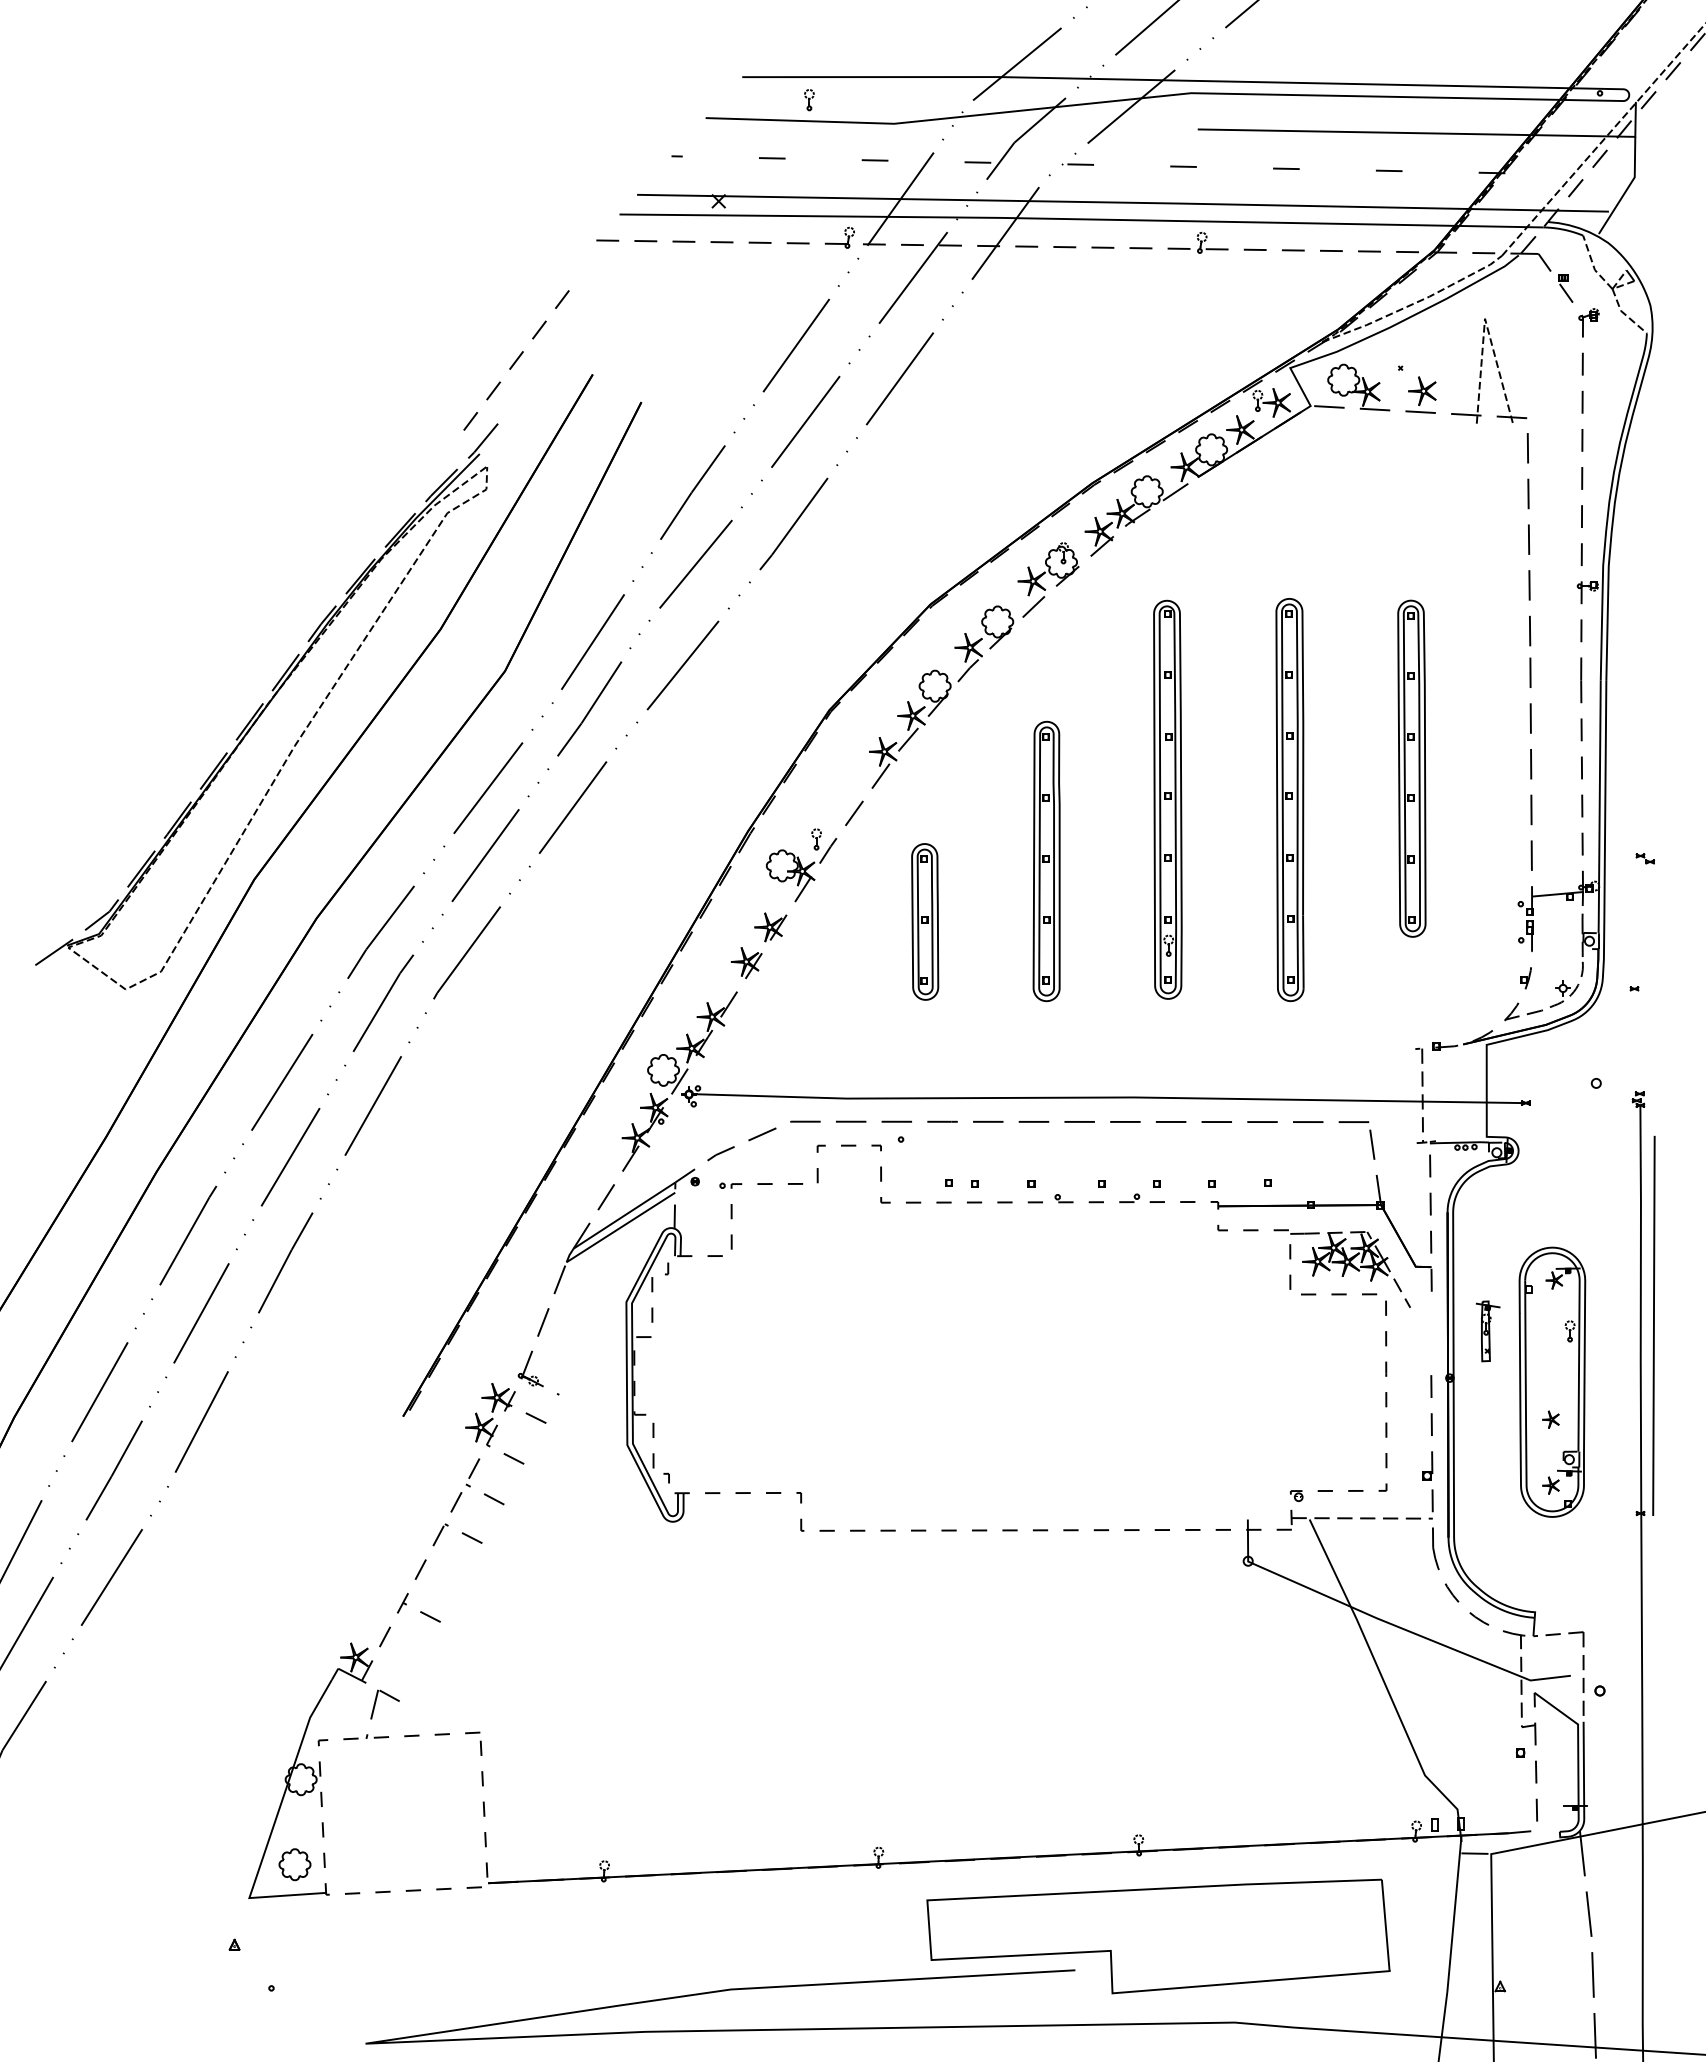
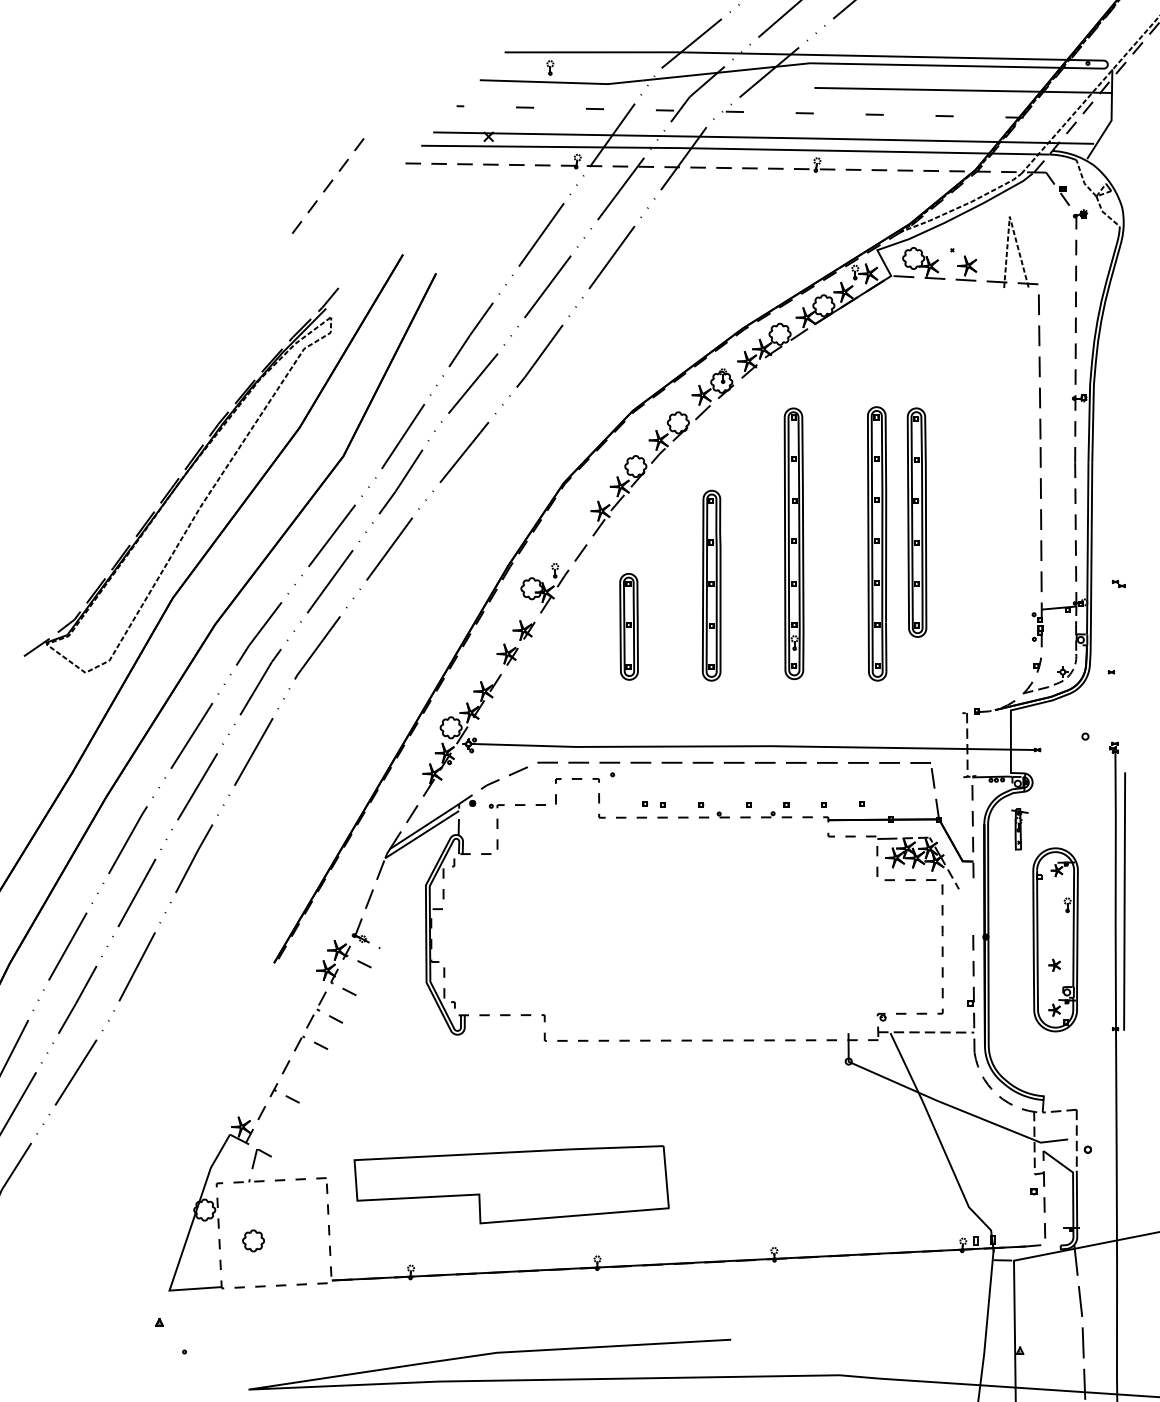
line: (516, 359) -> (328, 185), moved
part: (1411, 768) -> (916, 522), moved
part: (1487, 1331) -> (1019, 829), moved
part: (294, 1864) -> (253, 1240), moved
part: (1158, 1936) -> (511, 1184), moved

